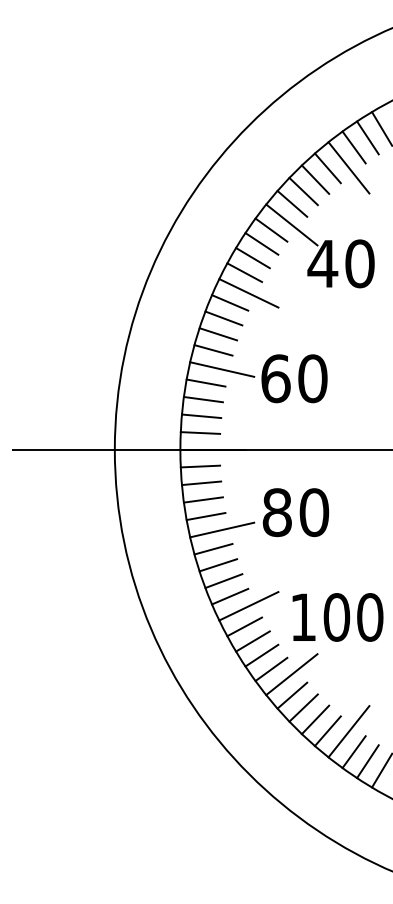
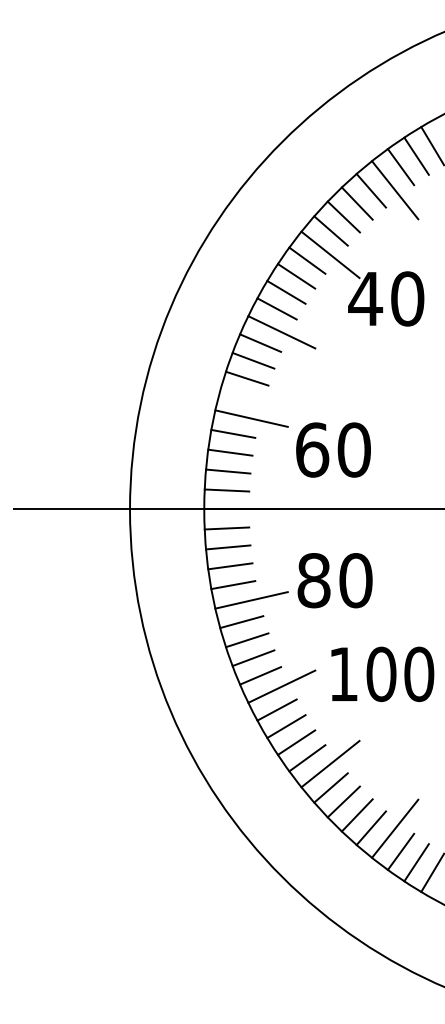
line: (213, 350) -> (241, 396), removed
text: (294, 378) -> (333, 449), moved
text: (337, 616) -> (382, 673), moved

